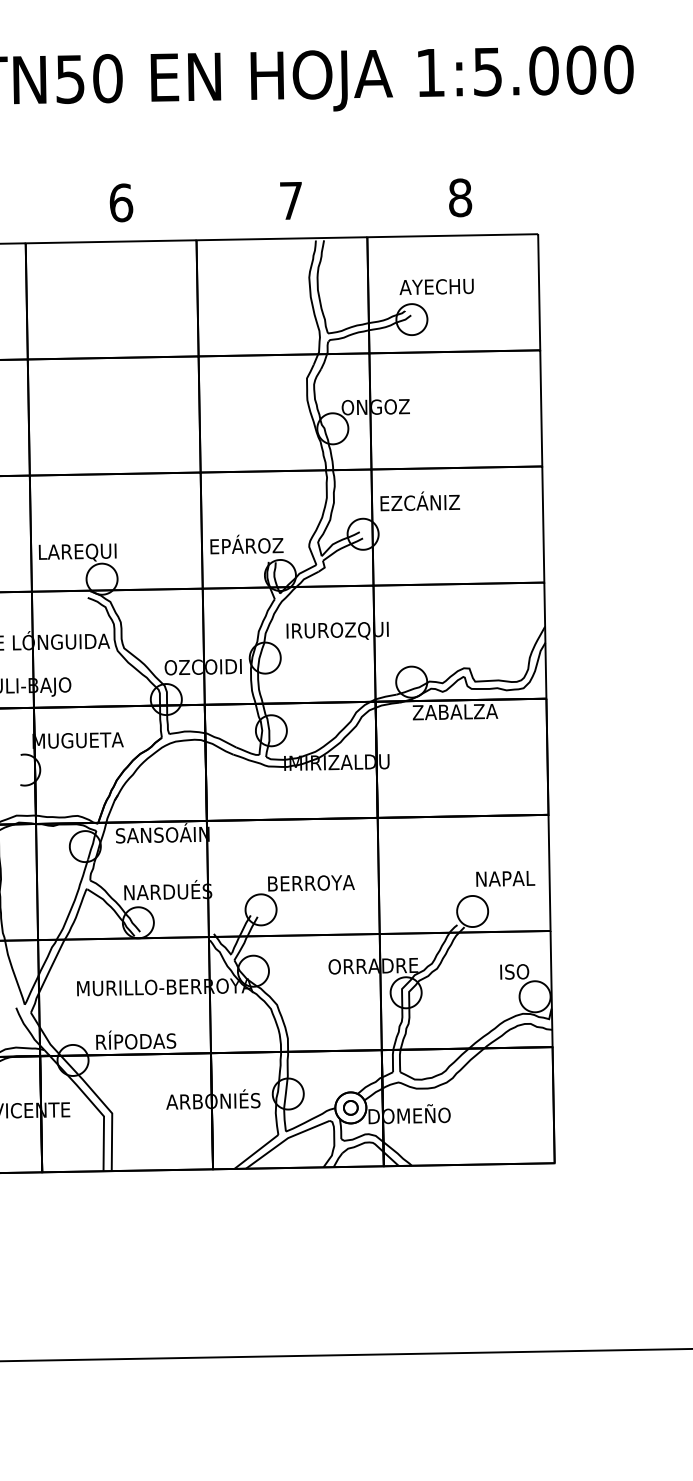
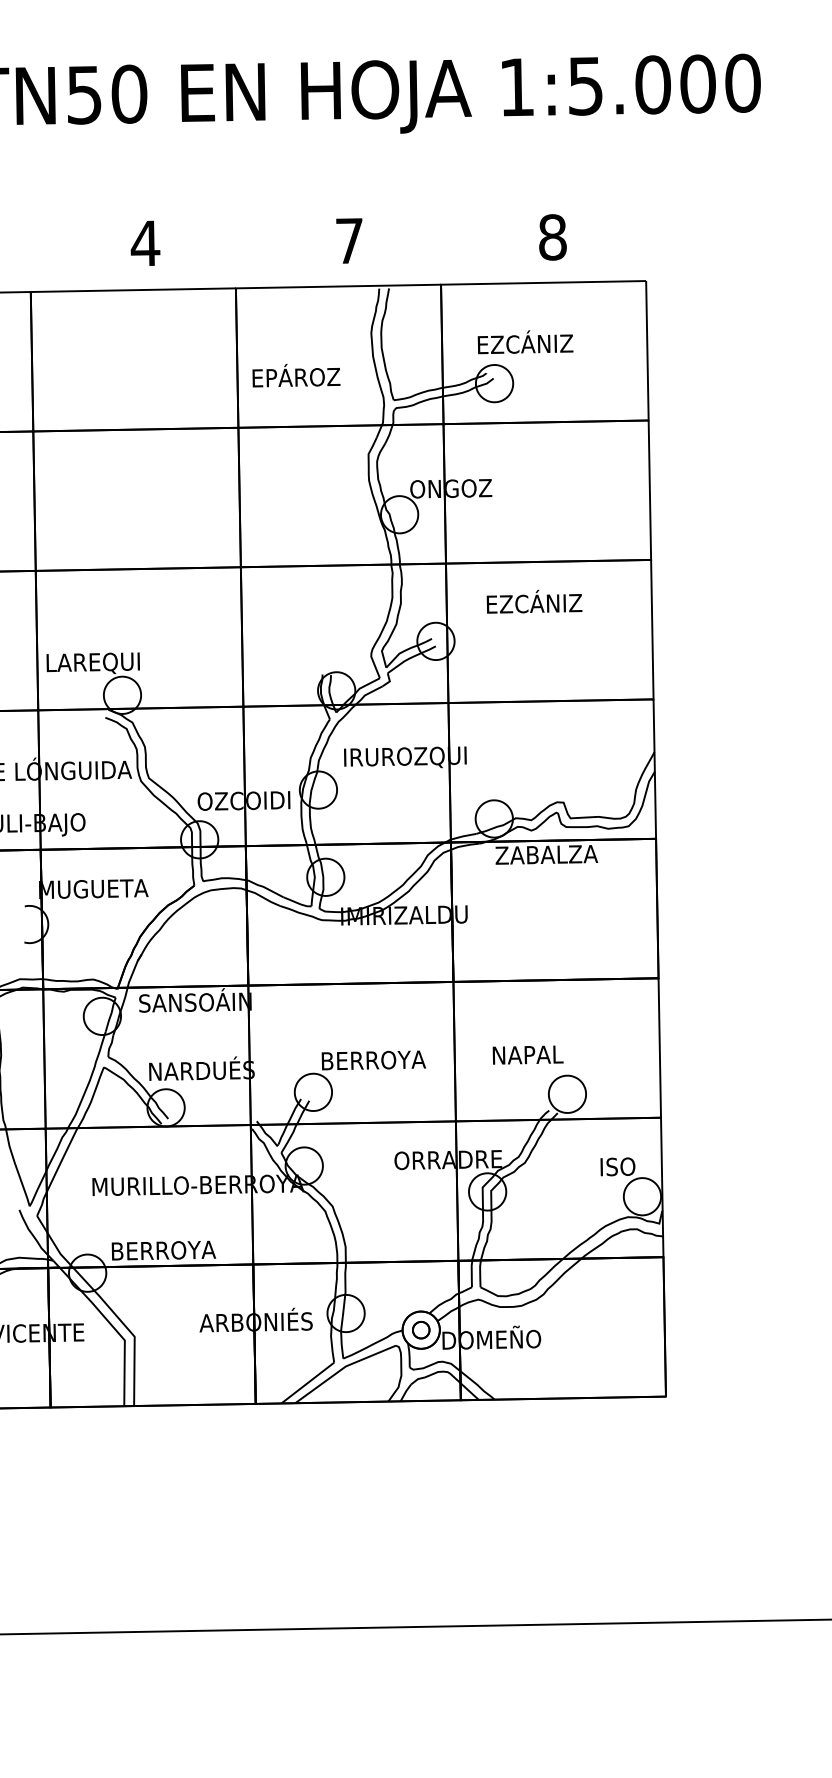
text: (121, 202) -> (145, 243), 6 -> 4
text: (437, 285) -> (525, 342), AYECHU -> EZCÁNIZ
text: (420, 501) -> (534, 601), moved
text: (246, 544) -> (296, 375), moved
text: (505, 878) -> (527, 1054), moved
text: (136, 1039) -> (163, 1248), RÍPODAS -> BERROYA

